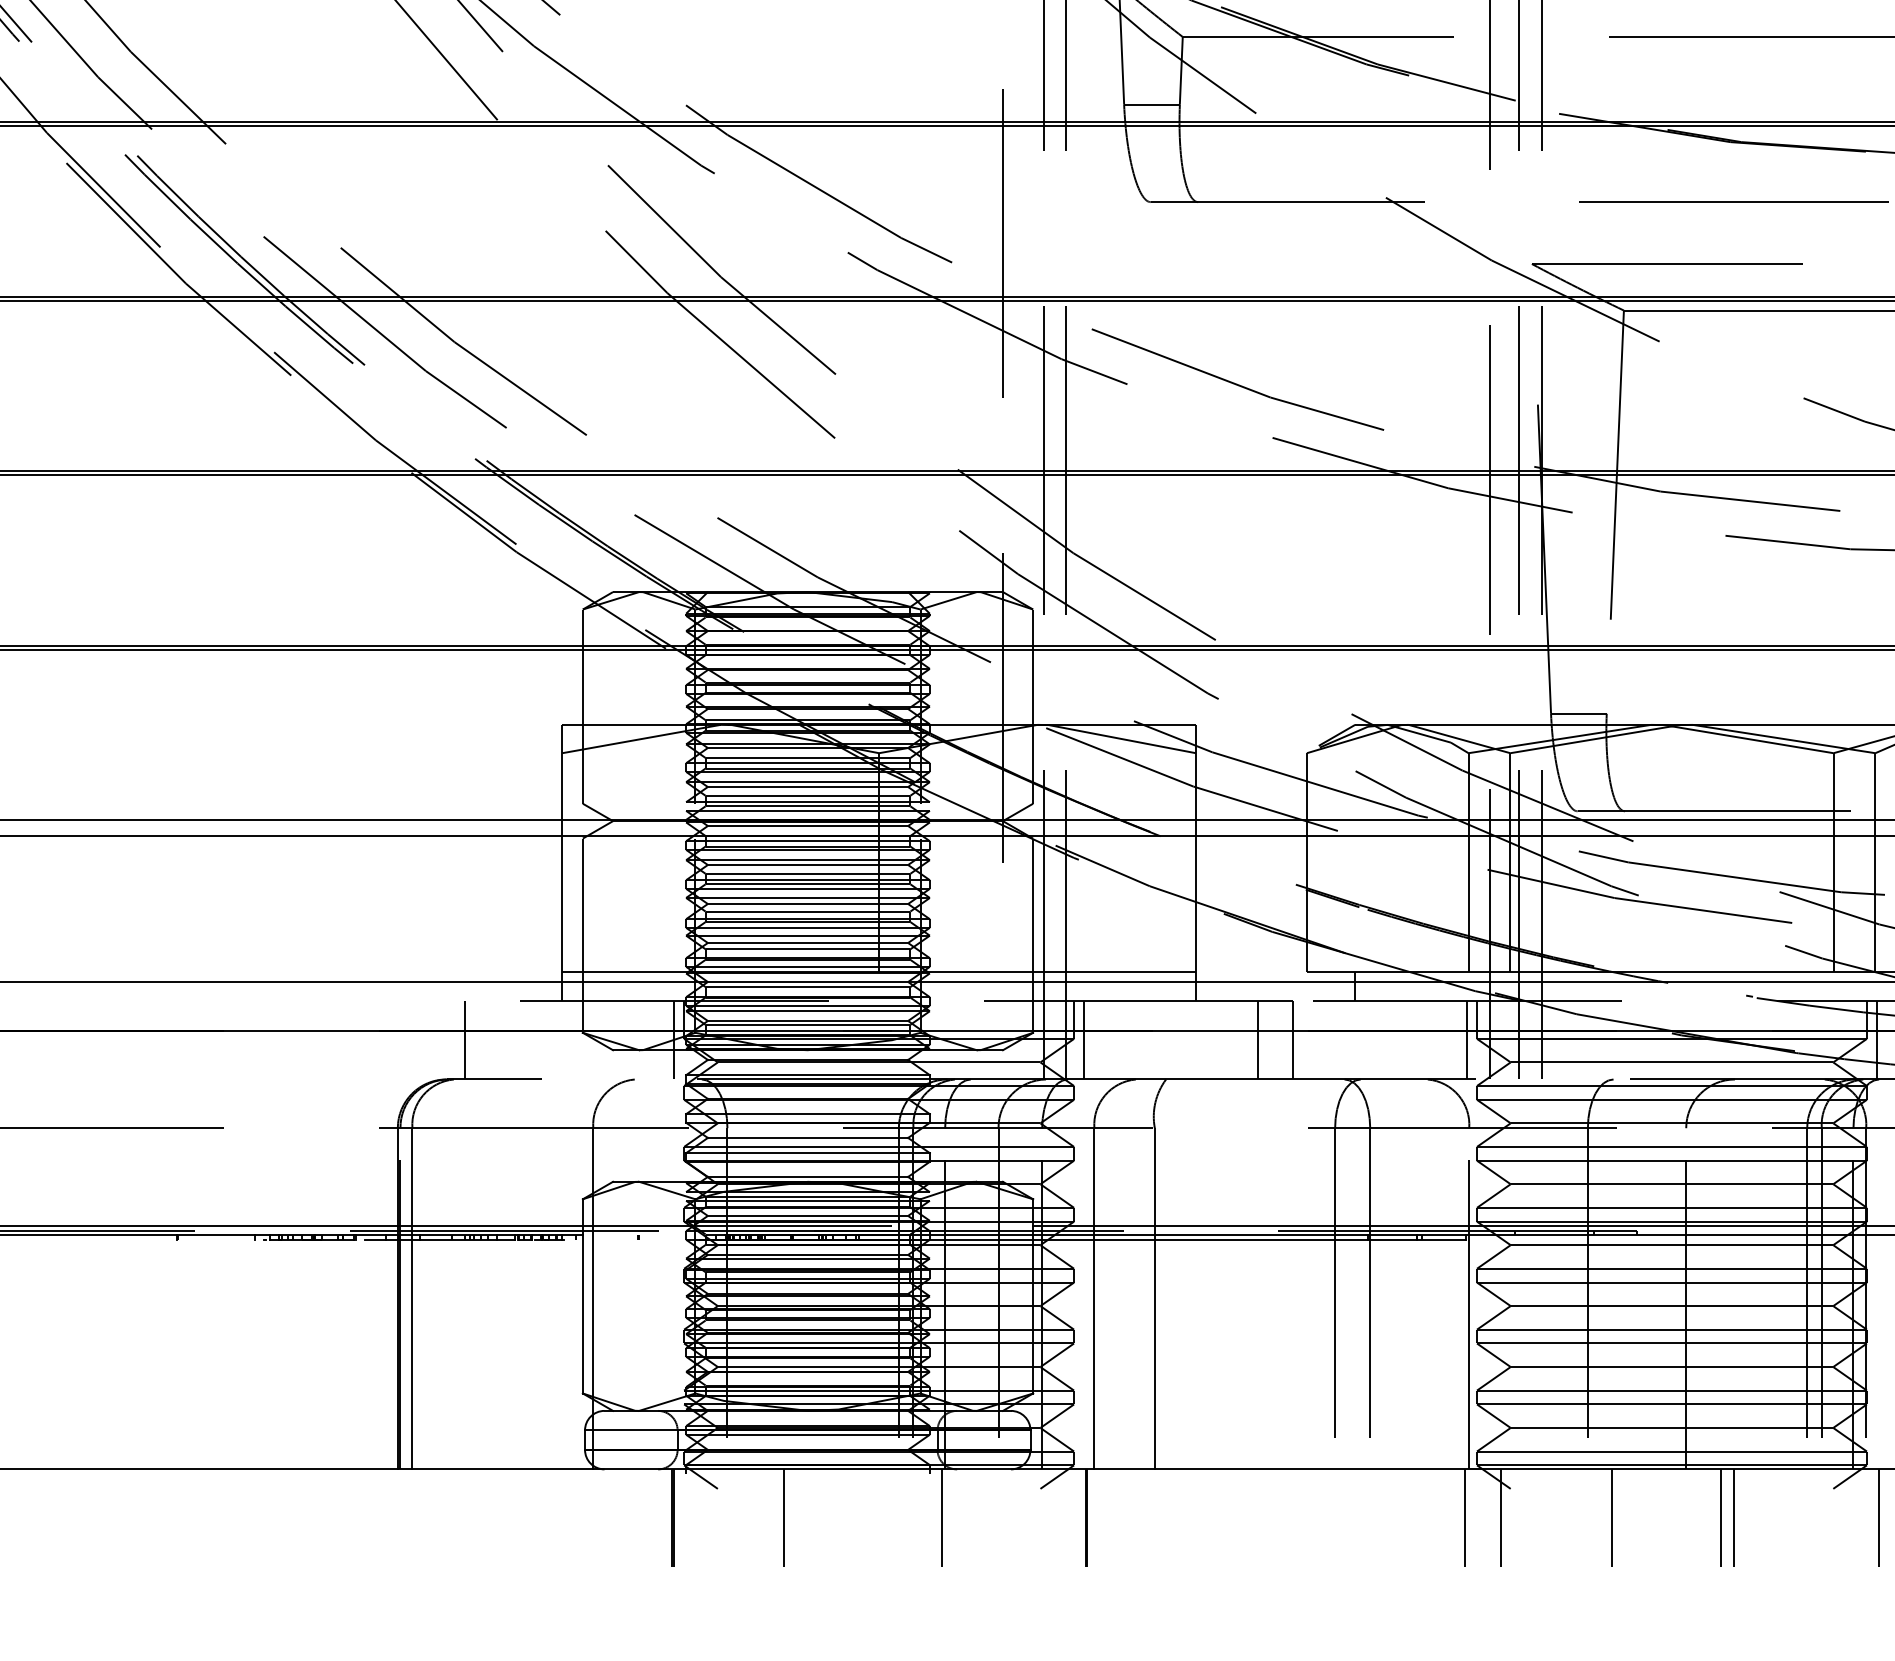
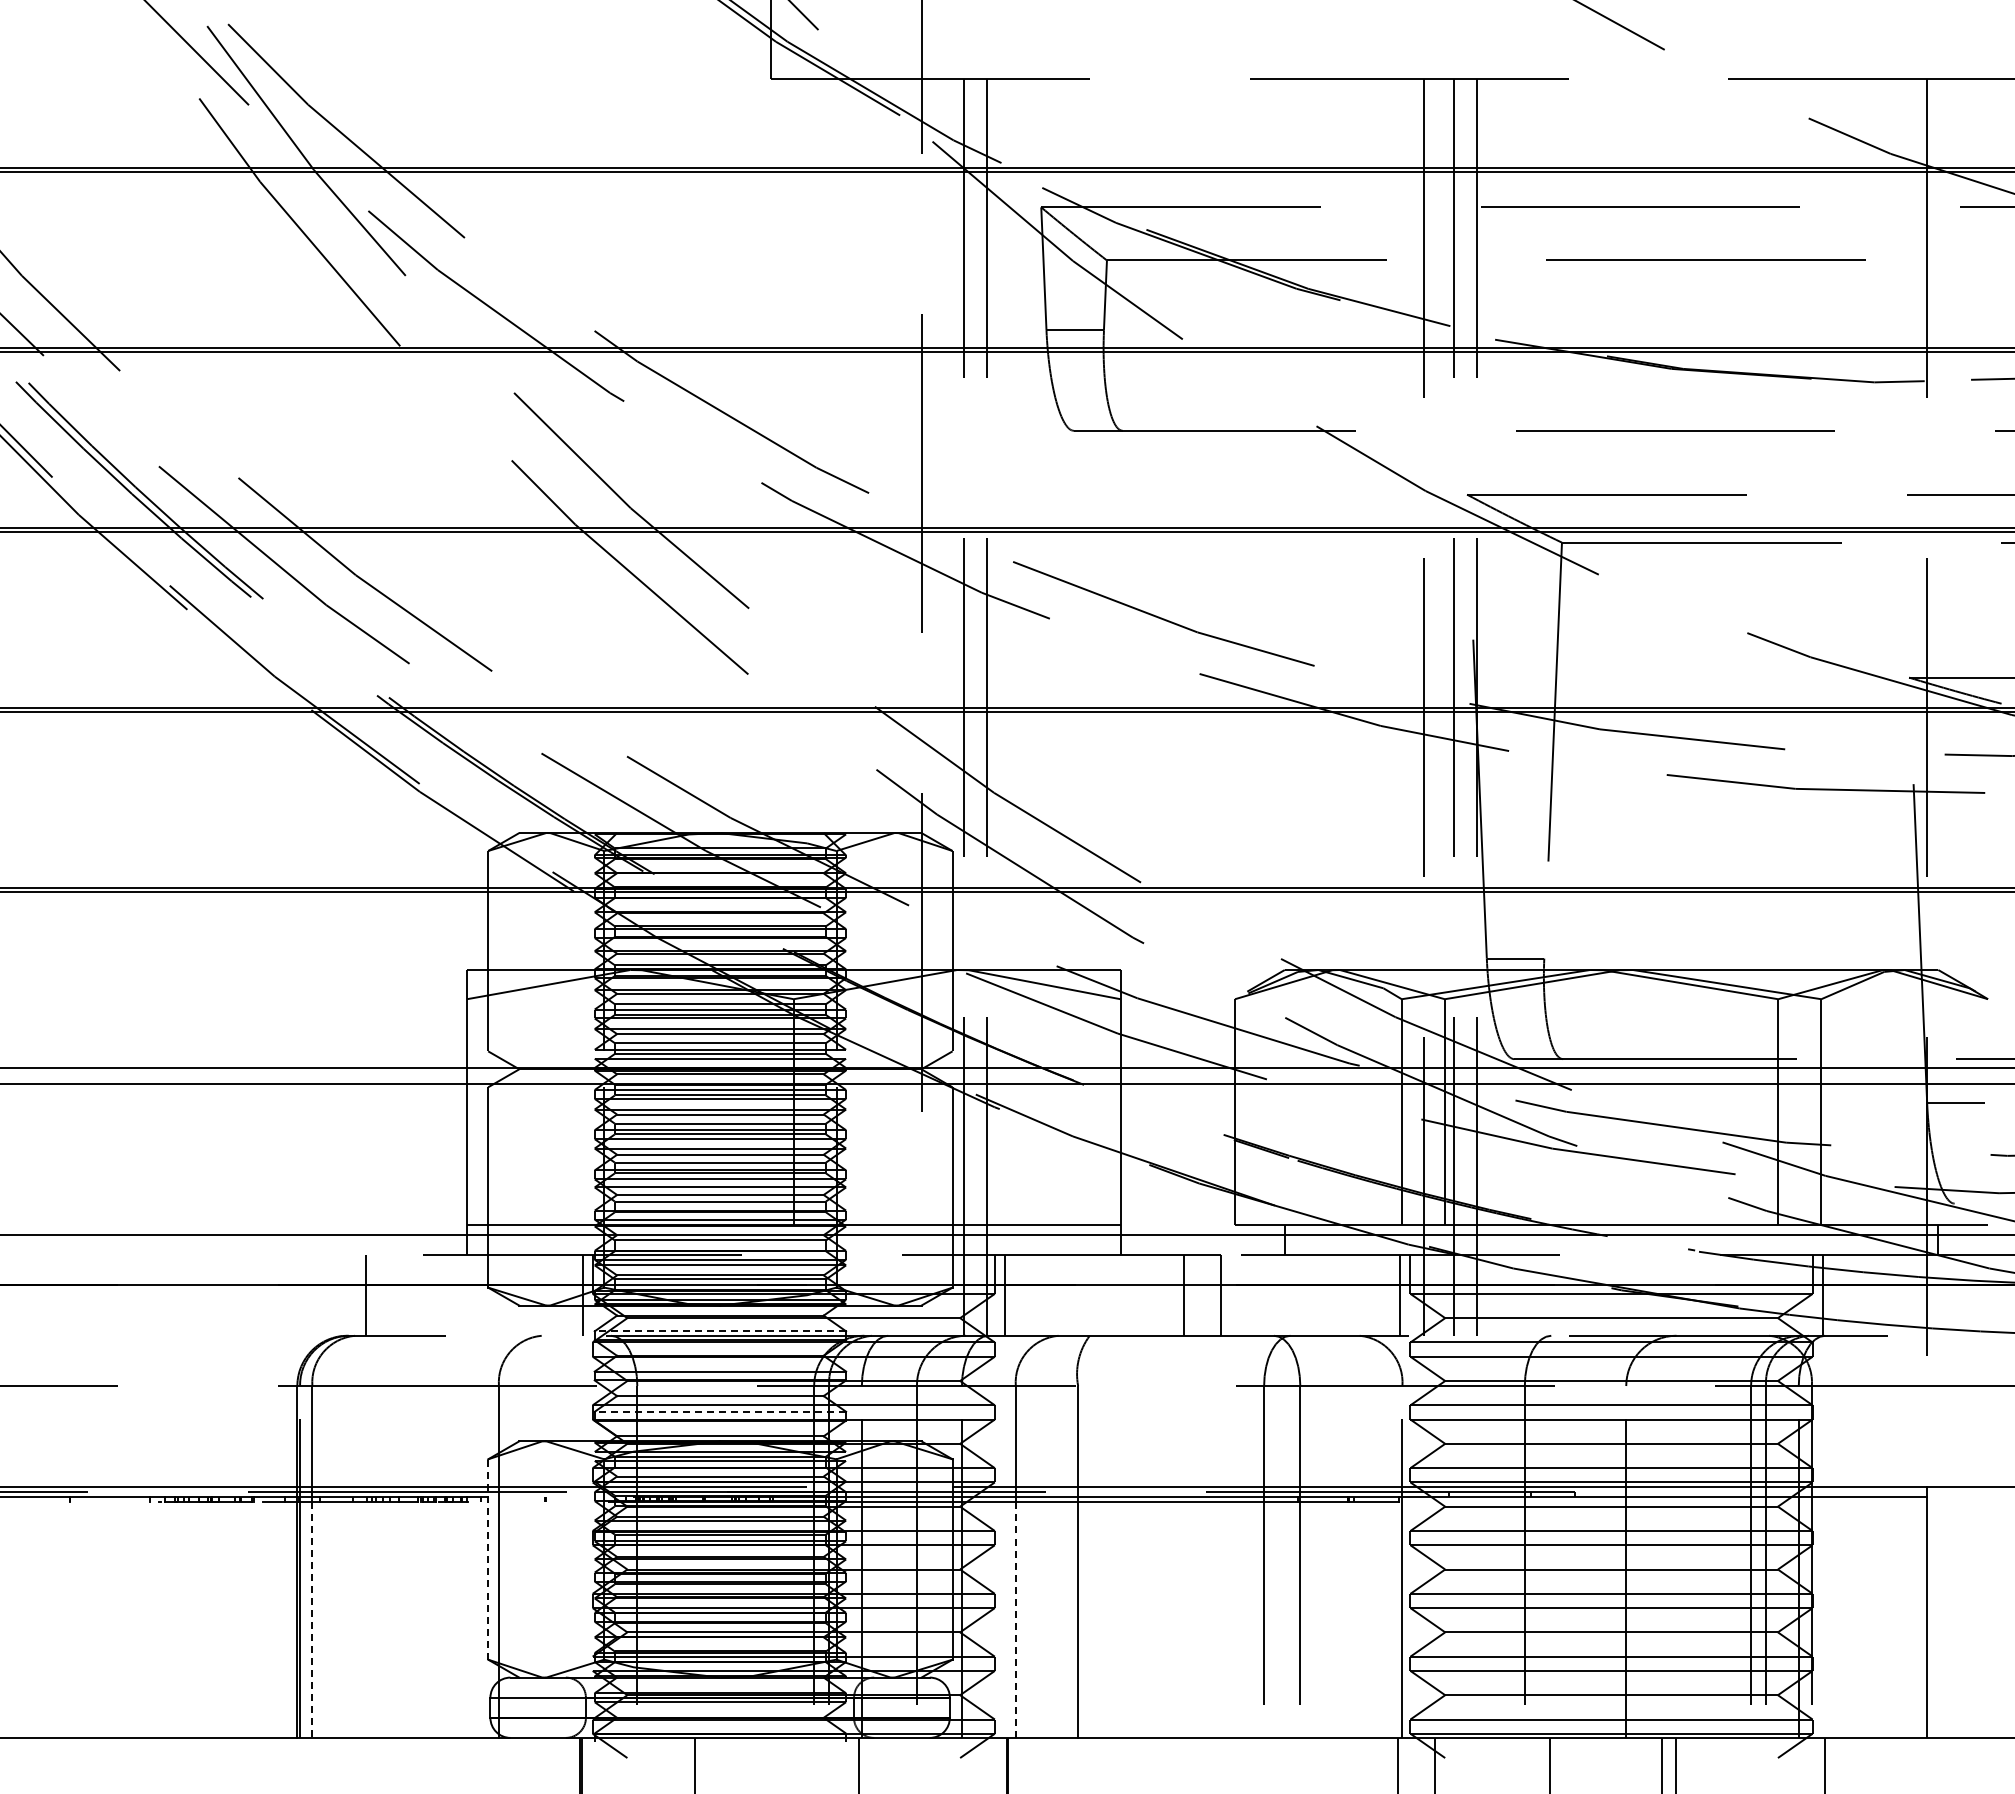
line: (808, 1075) -> (720, 1331), solid -> dashed
line: (808, 1152) -> (720, 1411), solid -> dashed
line: (583, 1295) -> (488, 1558), solid -> dashed
line: (1094, 1354) -> (1015, 1619), solid -> dashed
line: (412, 1355) -> (312, 1620), solid -> dashed

